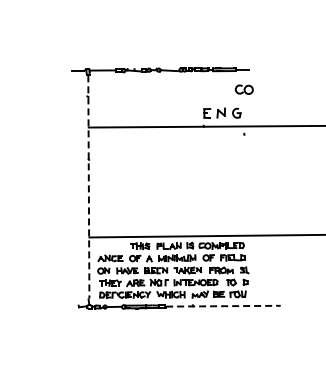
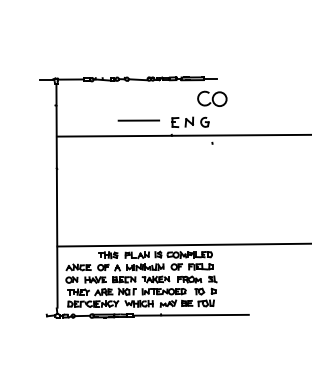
part: (244, 89) -> (212, 98), size x1.67
line: (170, 111) -> (138, 120), added
line: (88, 186) -> (56, 195), dashed -> solid
line: (223, 306) -> (191, 315), dashed -> solid

